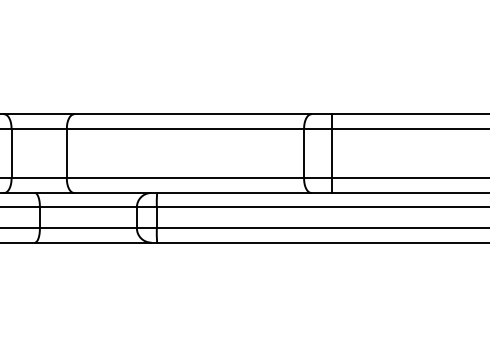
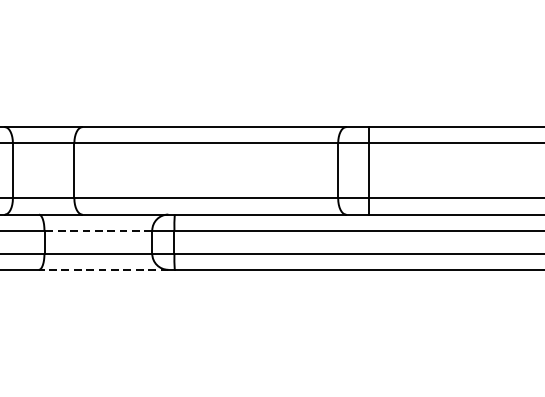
line: (87, 207) -> (97, 230), solid -> dashed
line: (92, 242) -> (102, 269), solid -> dashed

